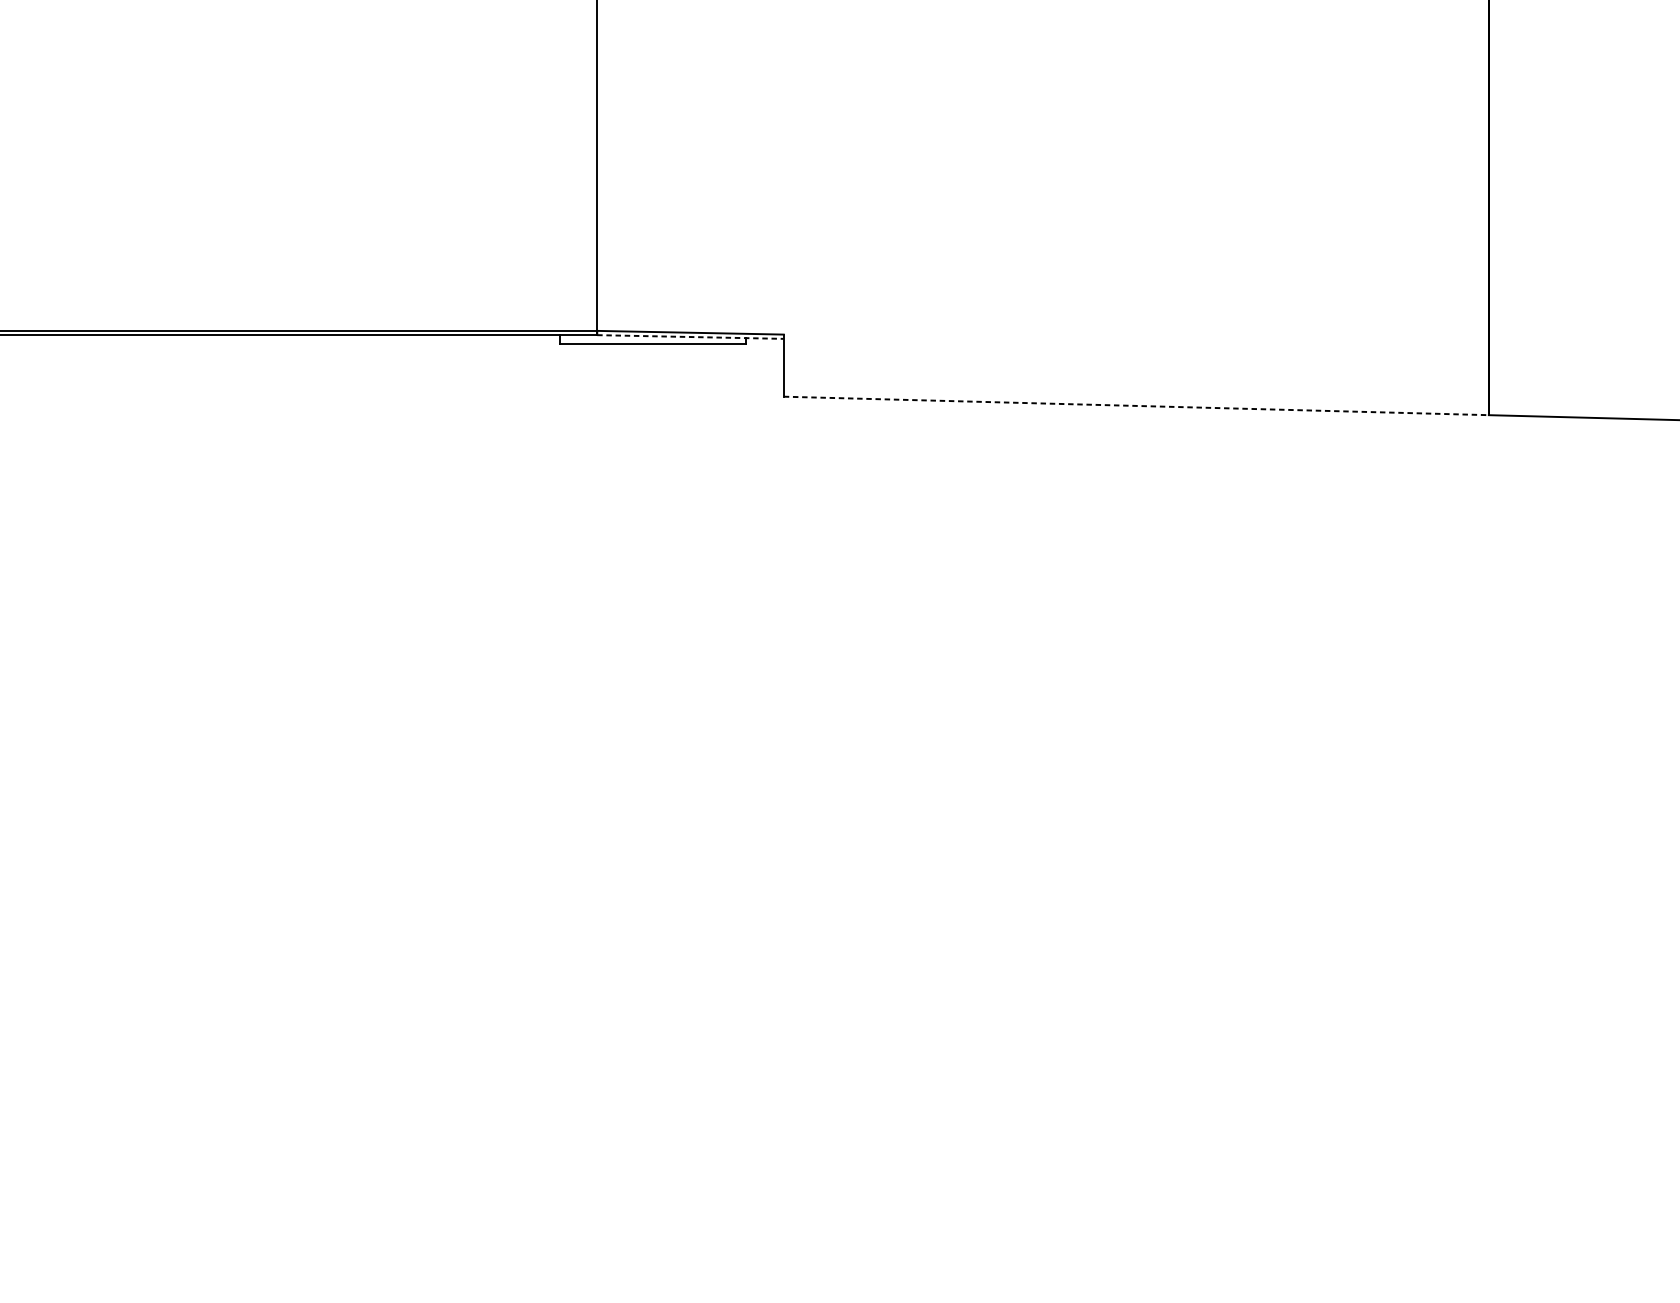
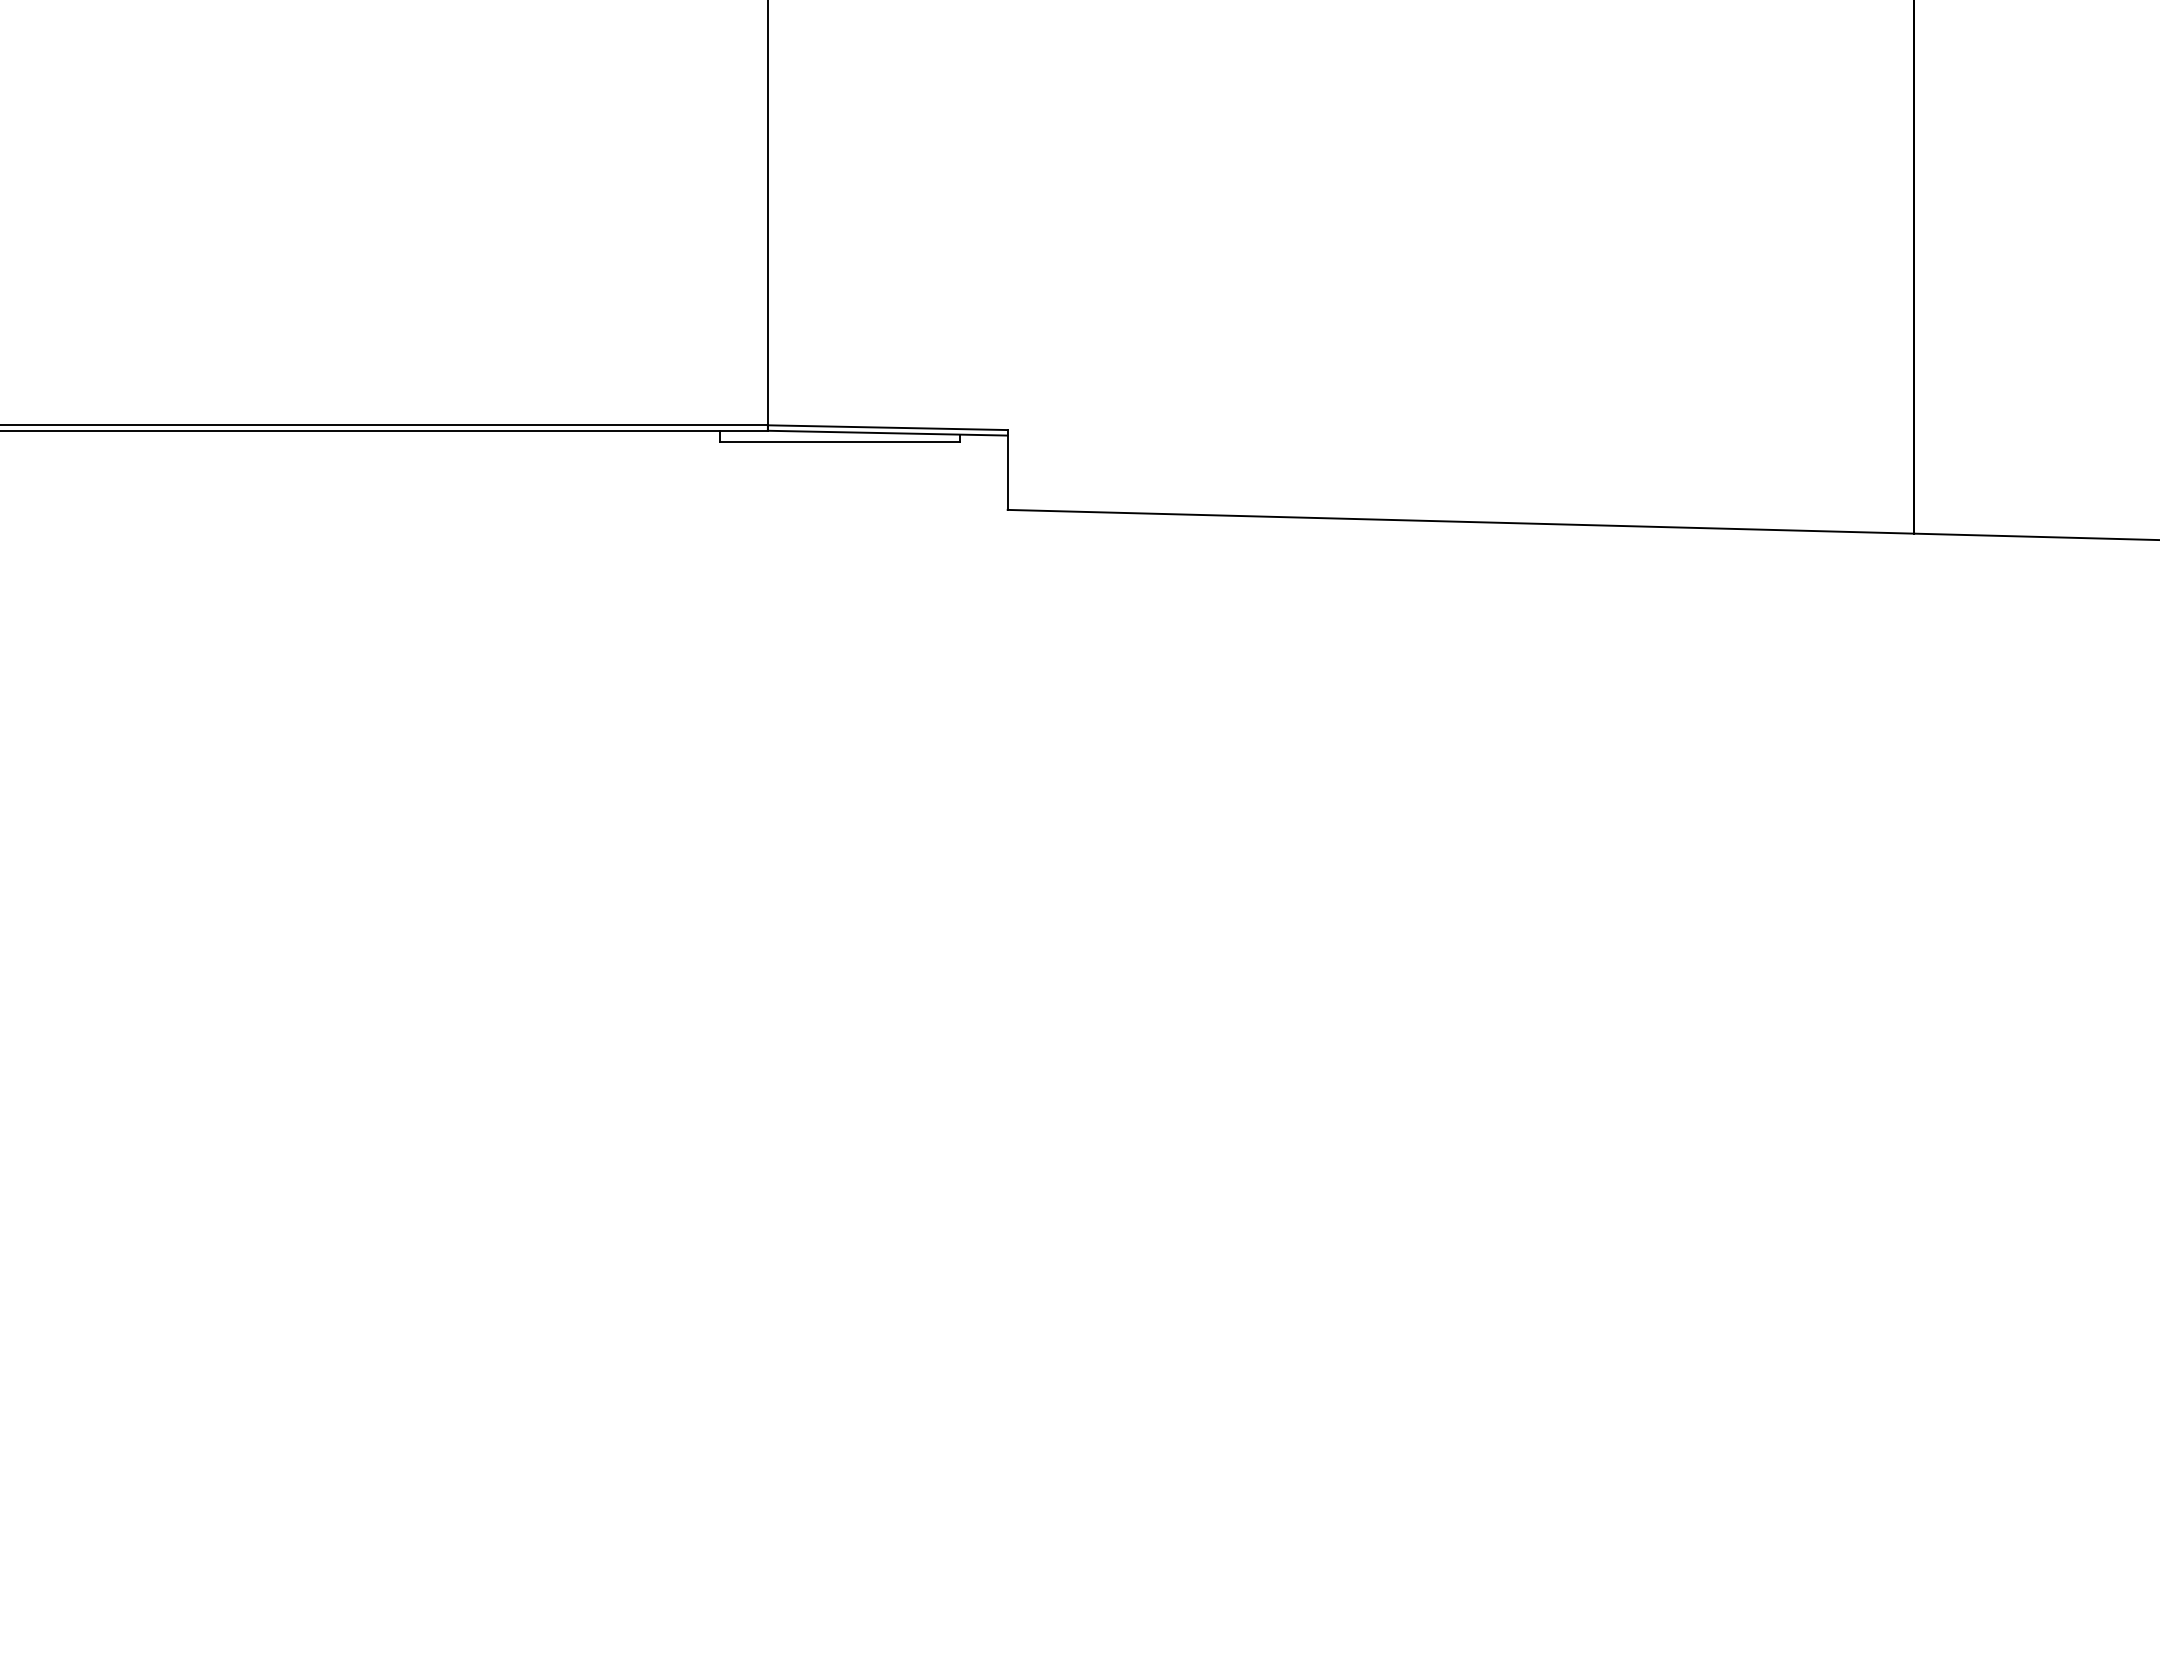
line: (690, 337) -> (887, 433), dashed -> solid
line: (1136, 405) -> (1461, 521), dashed -> solid

